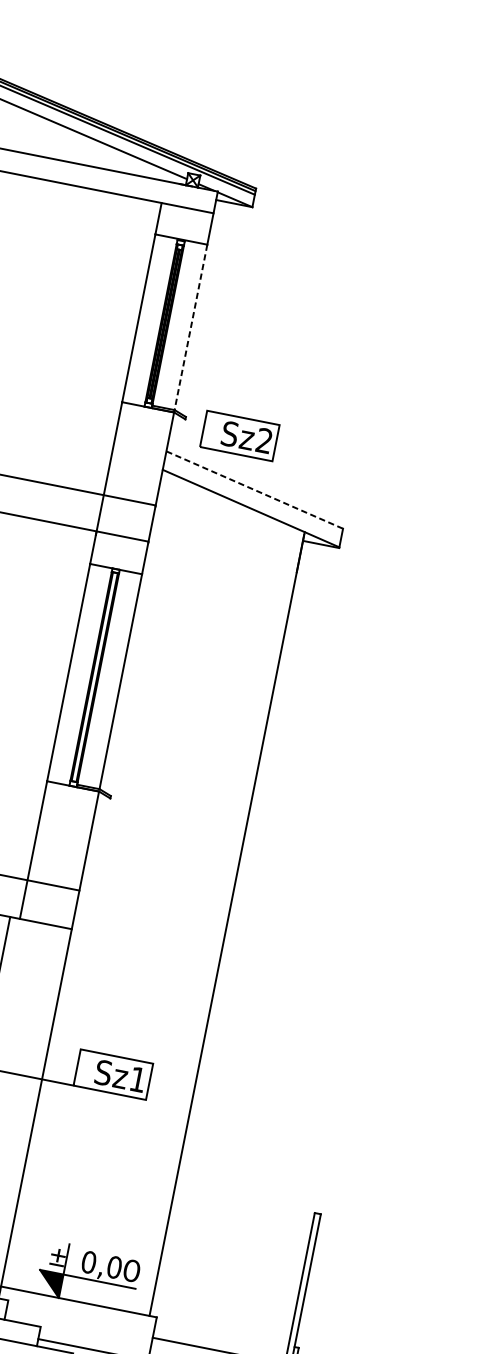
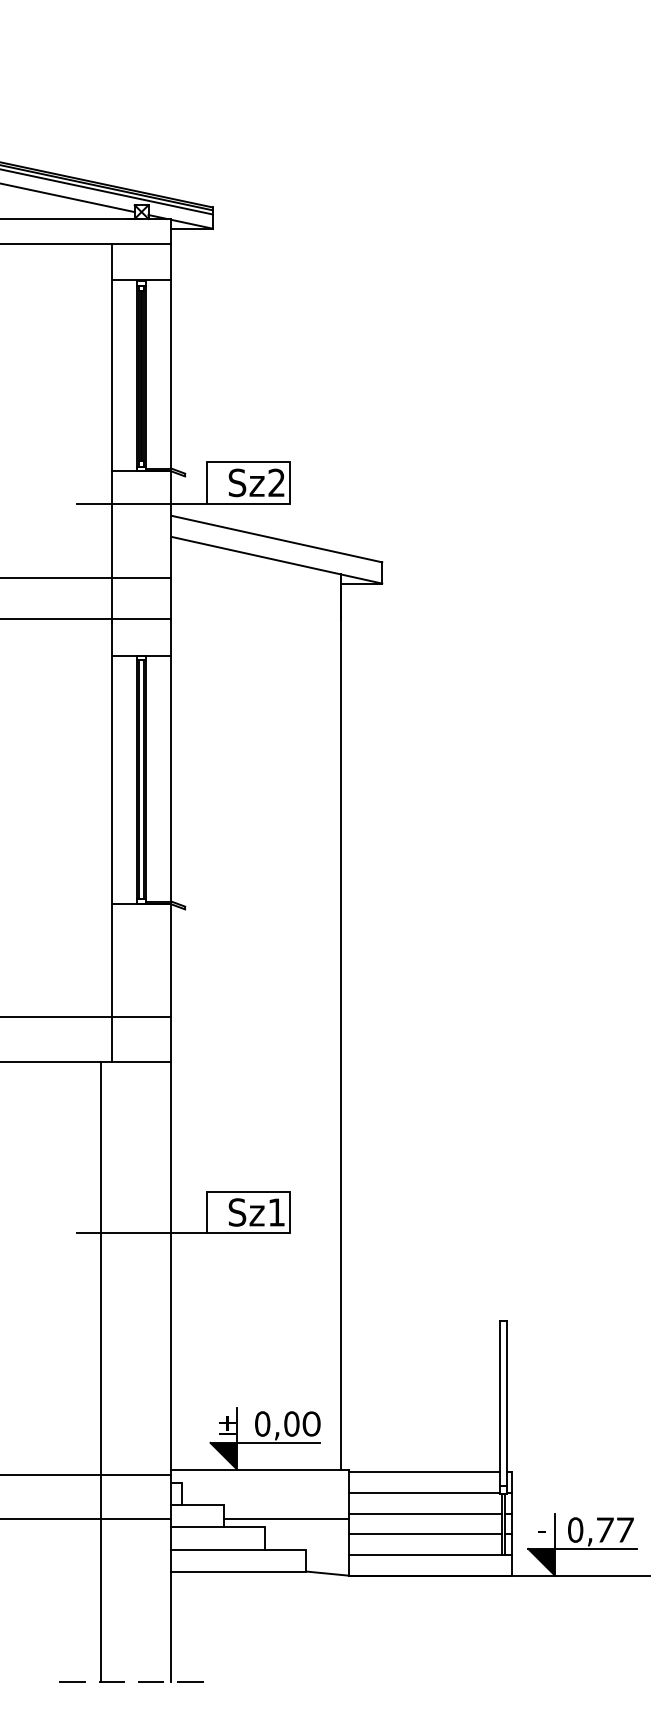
line: (190, 328) -> (171, 375), dashed -> solid
line: (142, 435) -> (141, 503), added
line: (255, 490) -> (277, 539), dashed -> solid
line: (222, 1332) -> (424, 1472), added

